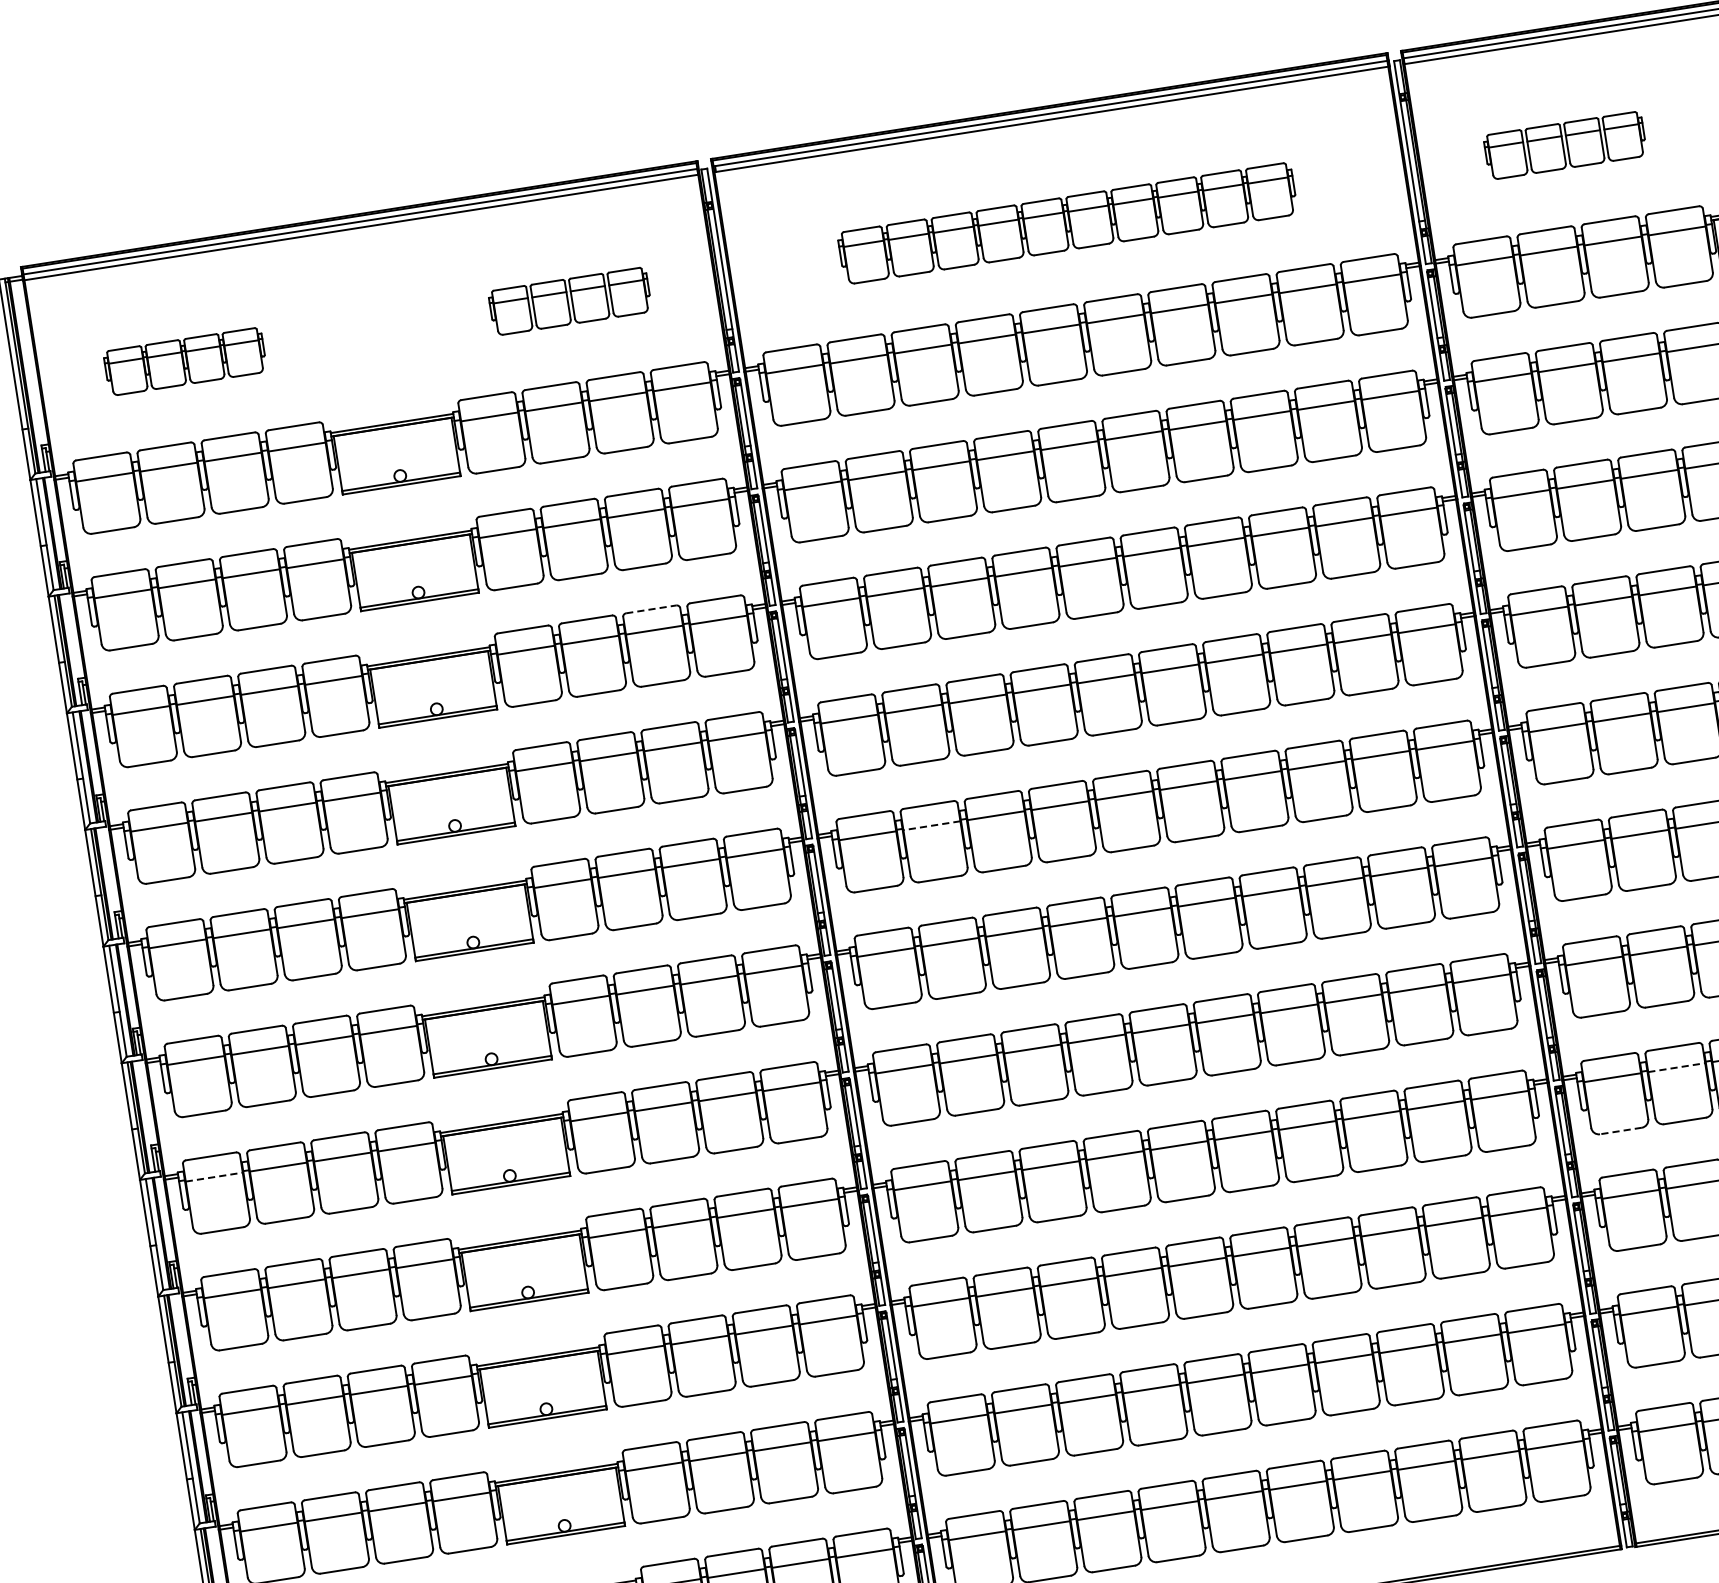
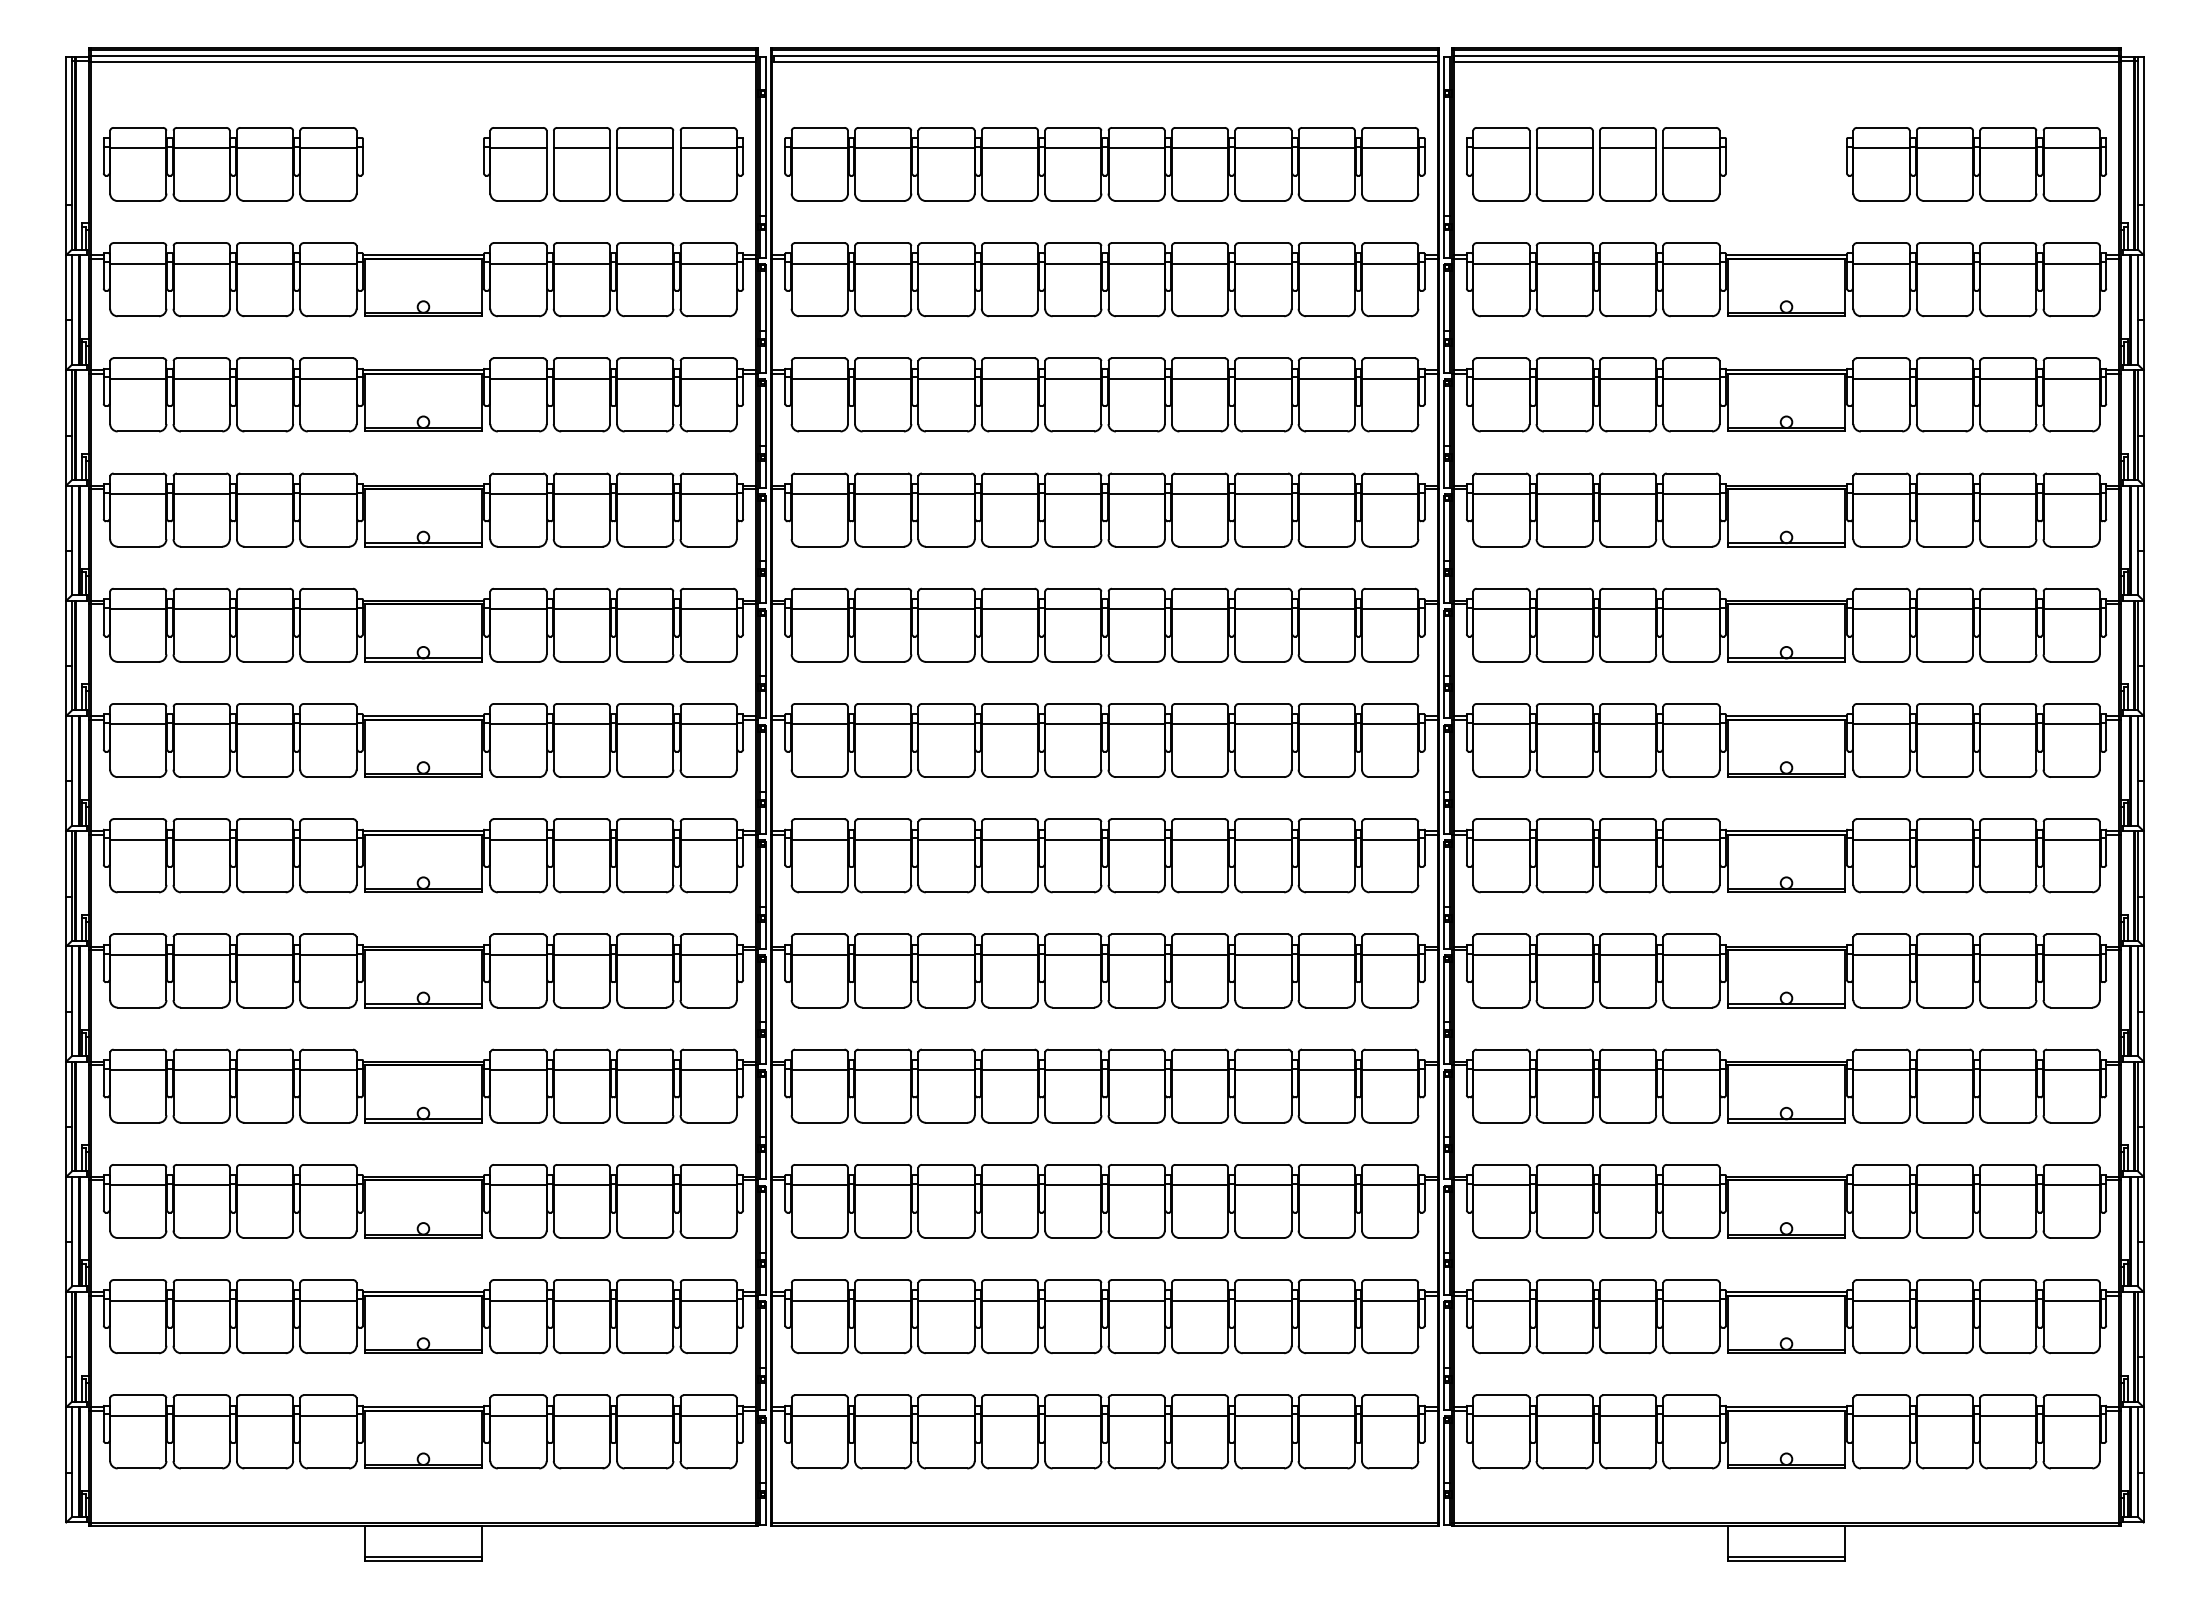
part: (1565, 145) -> (1596, 164), size x1.67
part: (1067, 223) -> (1104, 164), size x1.43
part: (570, 301) -> (613, 164), size x1.67
part: (185, 361) -> (233, 164), size x1.67
line: (651, 609) -> (645, 473), dashed -> solid
line: (931, 825) -> (882, 724), dashed -> solid
line: (1677, 1067) -> (1565, 1070), dashed -> solid
line: (1621, 1130) -> (1501, 1122), dashed -> solid
line: (214, 1176) -> (138, 954), dashed -> solid

